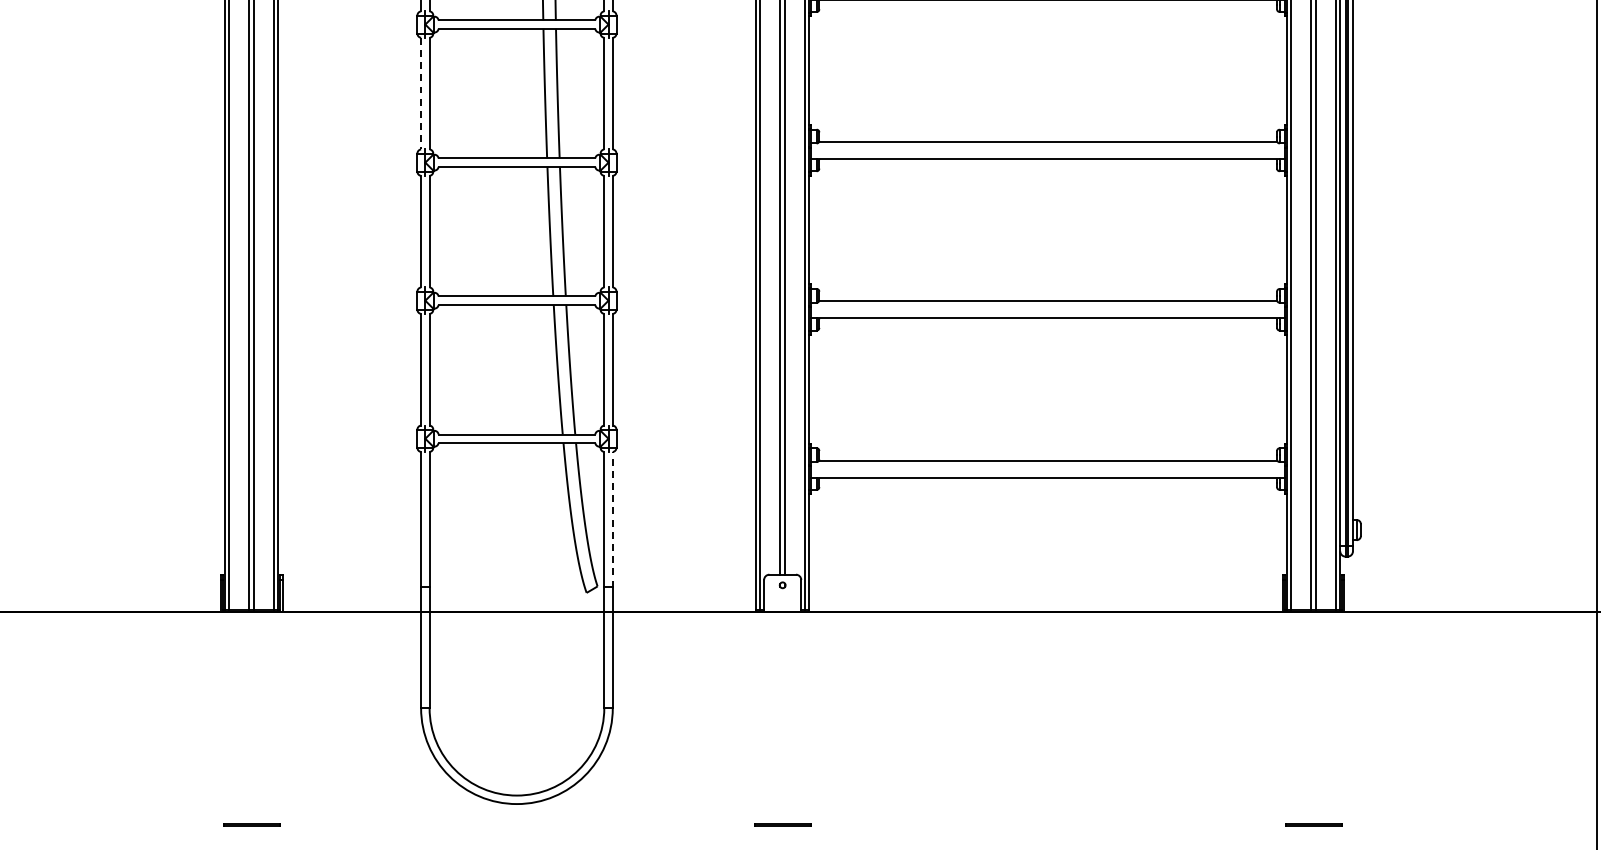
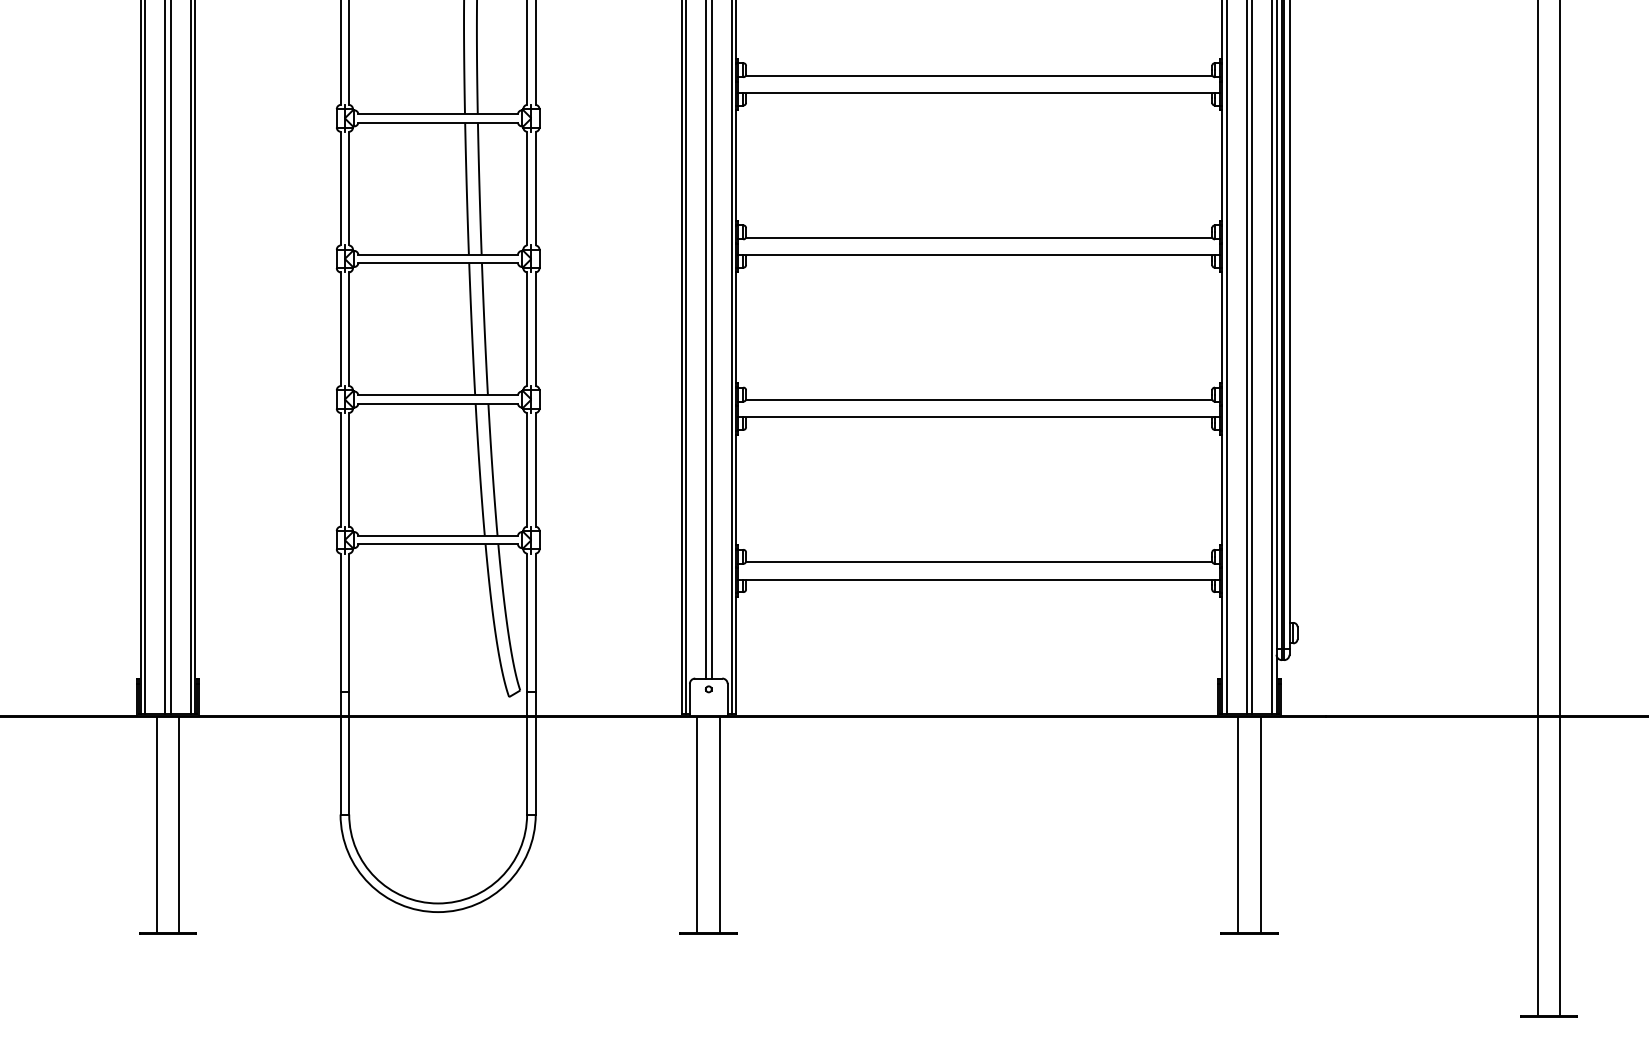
line: (421, 93) -> (340, 188), dashed -> solid
line: (612, 519) -> (535, 622), dashed -> solid
line: (240, 718) -> (156, 824), added
line: (262, 718) -> (179, 824), added
line: (771, 718) -> (697, 824), added
line: (794, 718) -> (720, 824), added
line: (1302, 718) -> (1238, 824), added
line: (1324, 718) -> (1260, 824), added

